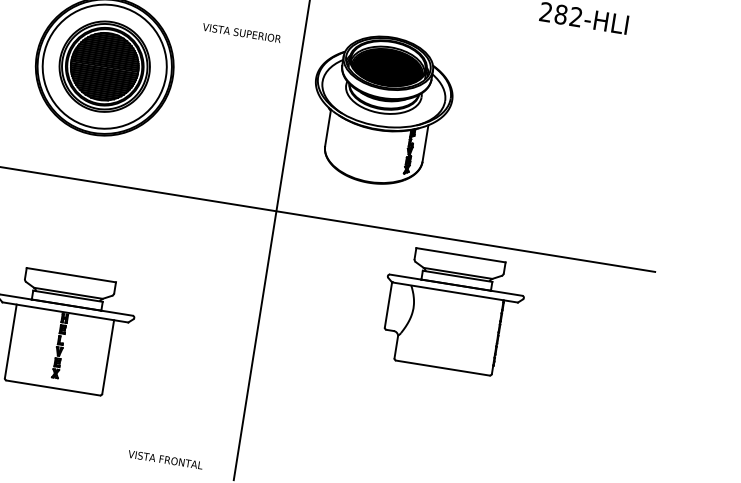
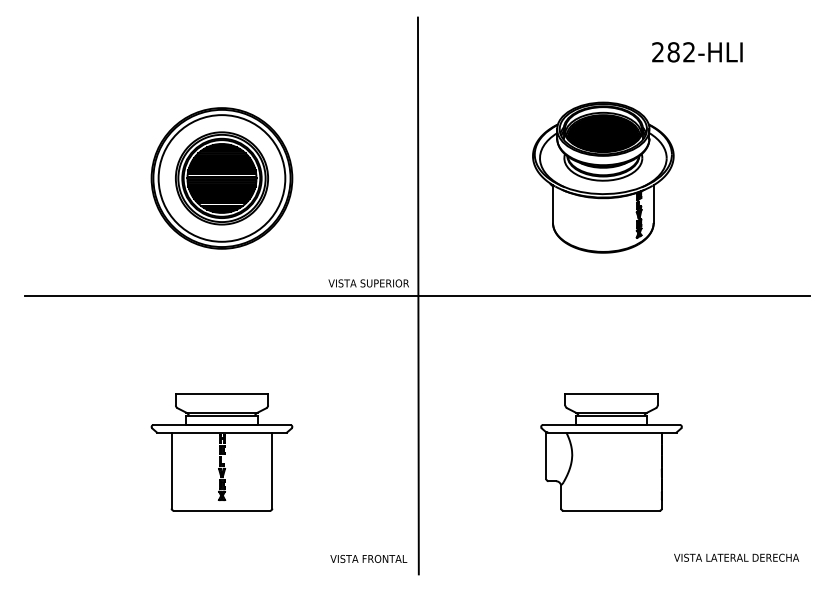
text: (241, 33) -> (368, 283), moved
part: (381, 110) -> (603, 177), moved
part: (451, 311) -> (611, 452), moved
text: (165, 459) -> (368, 558), moved

